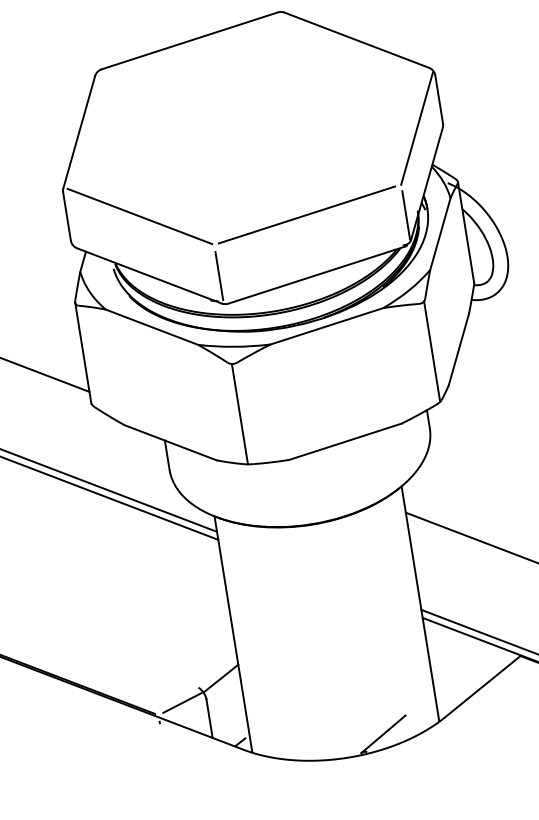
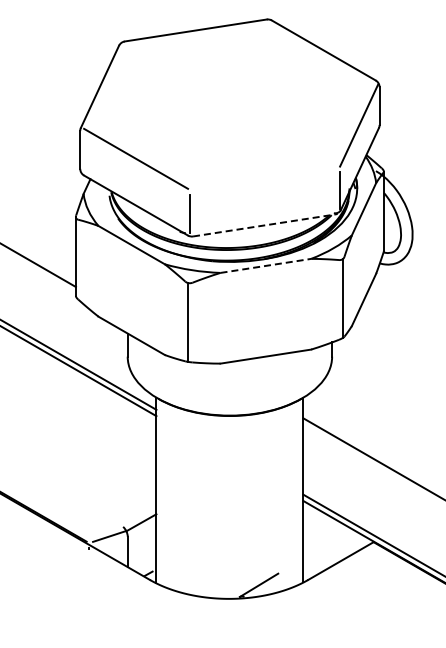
line: (307, 215) -> (264, 178), removed
line: (316, 275) -> (264, 225), solid -> dashed
line: (326, 325) -> (265, 265), solid -> dashed

